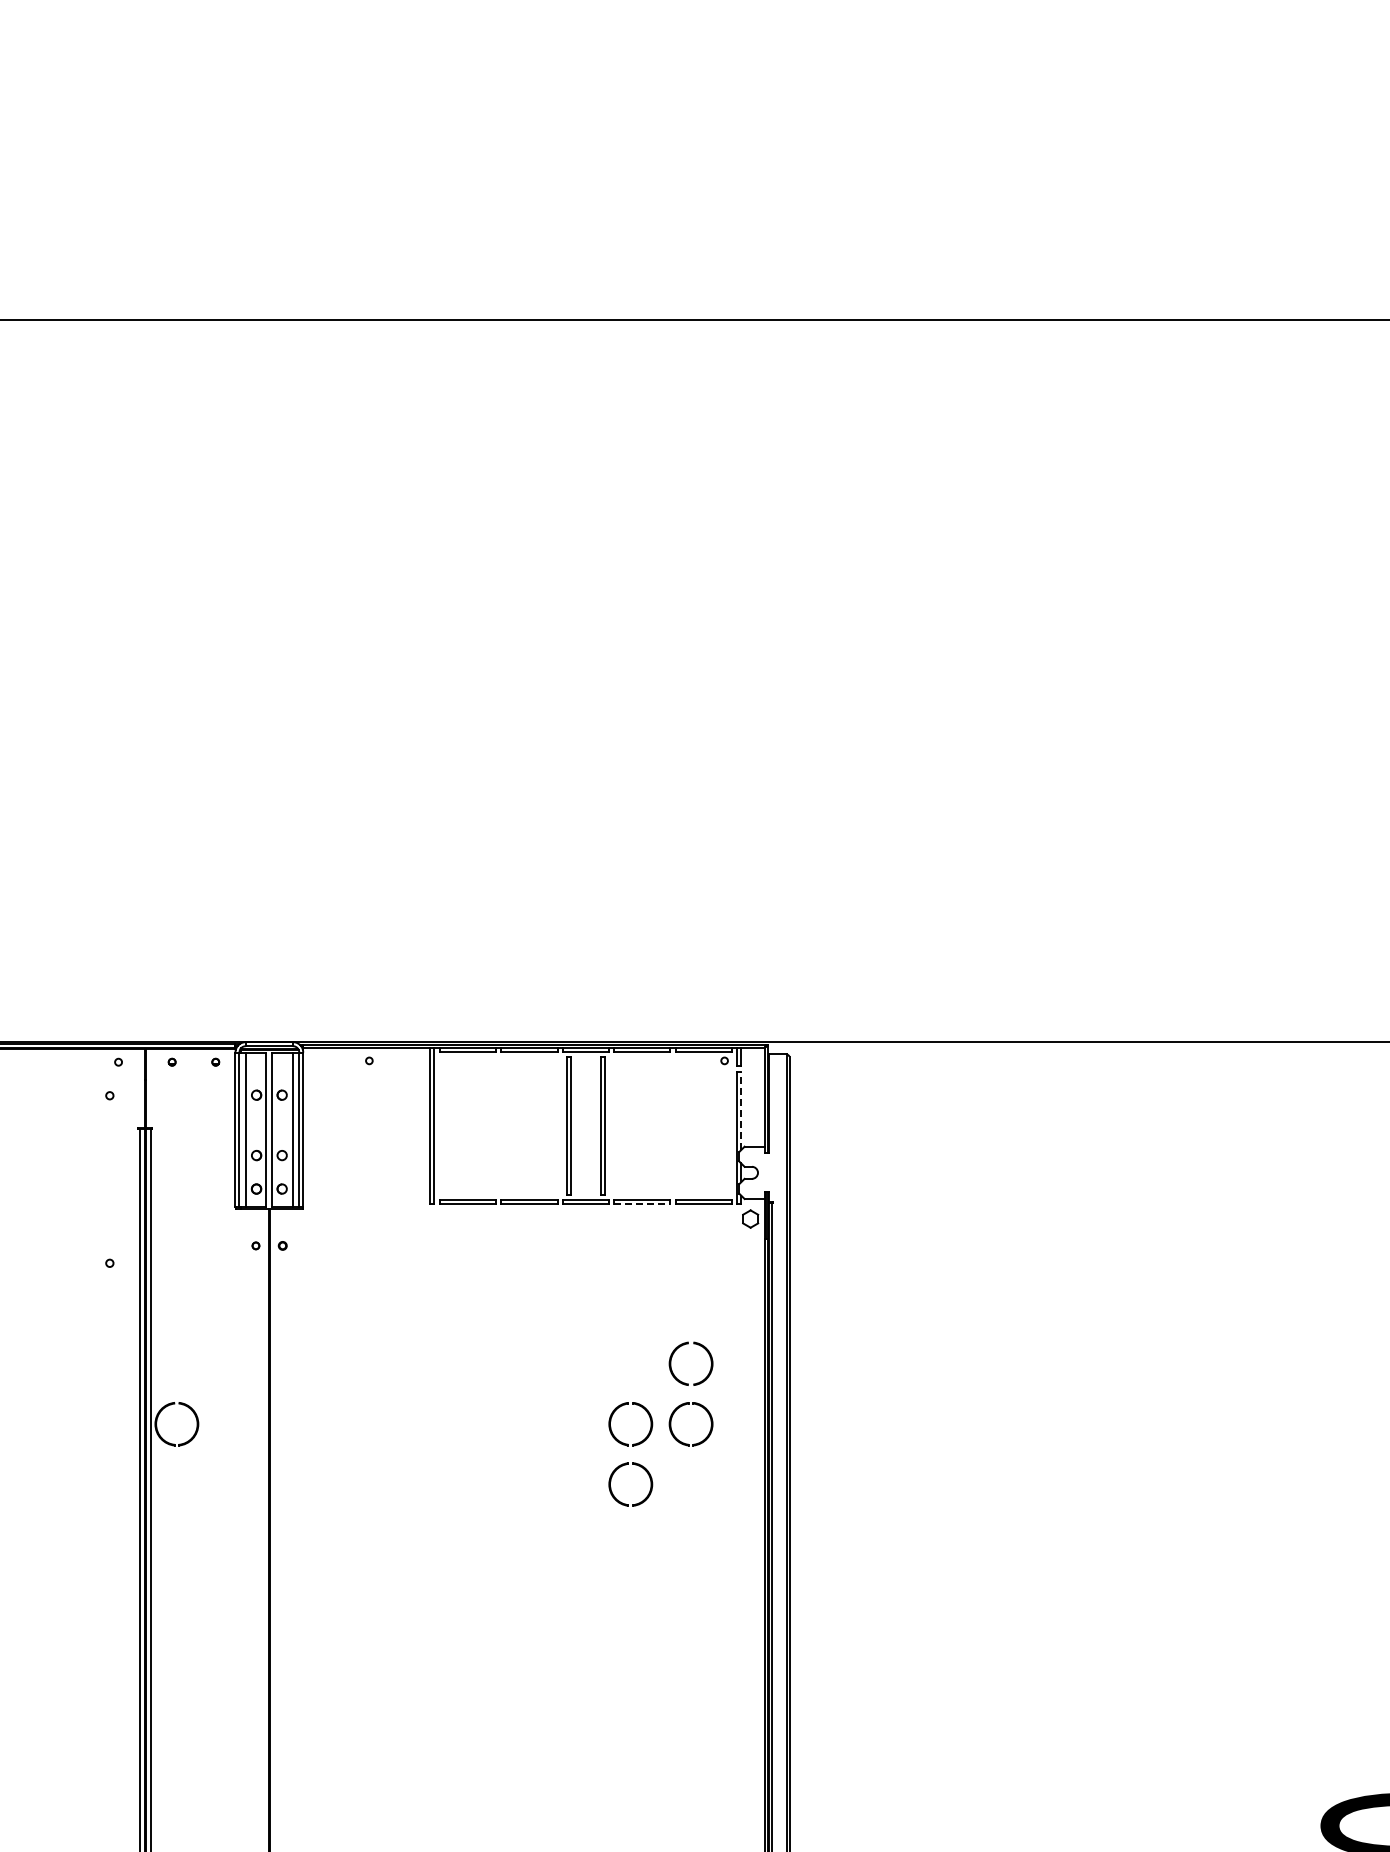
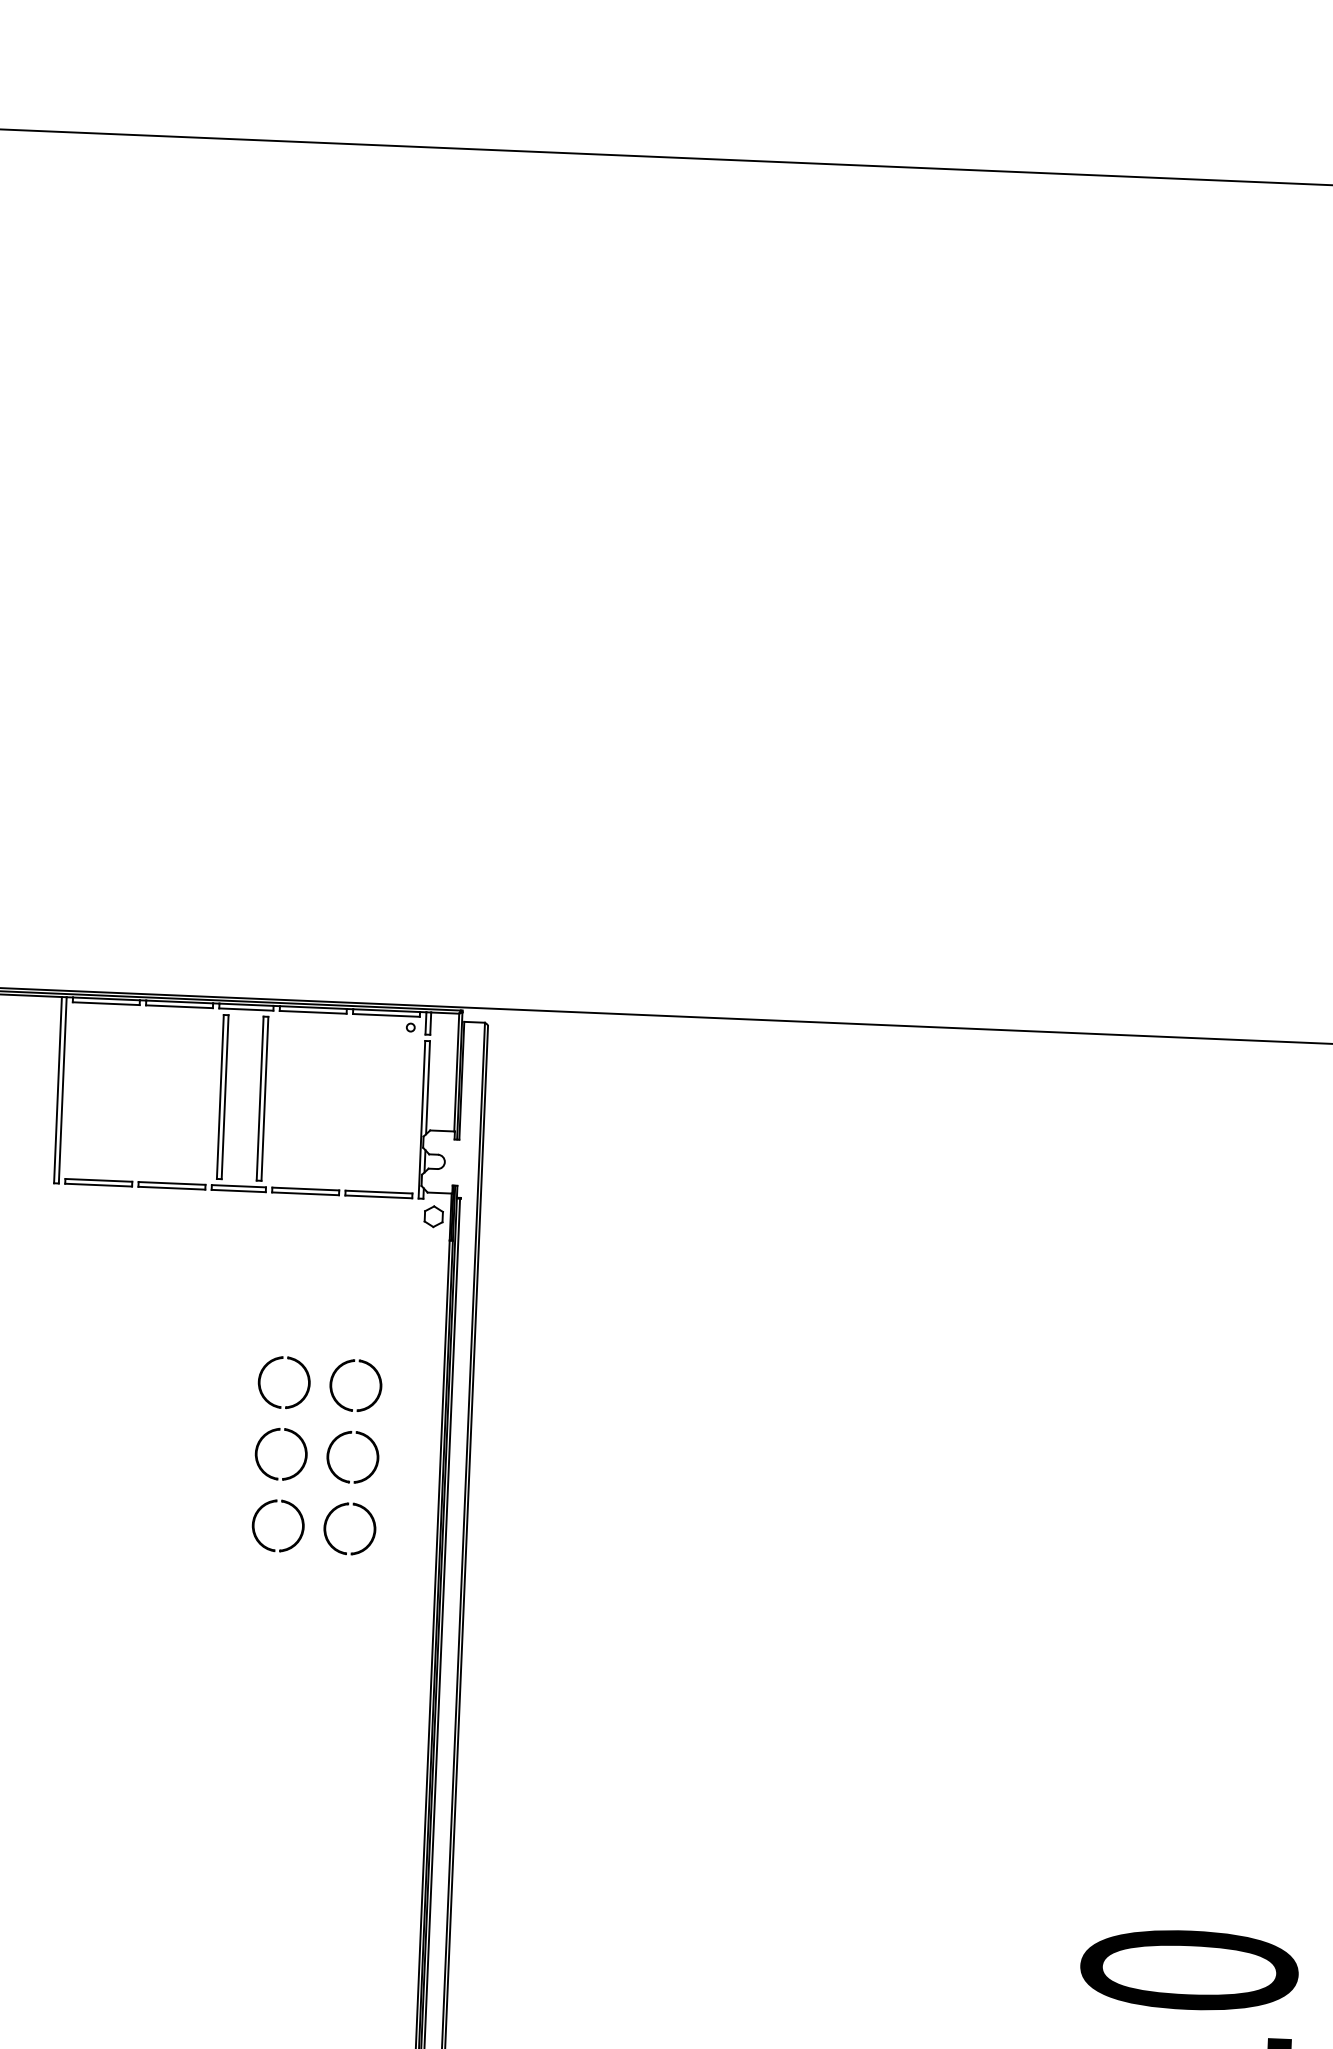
line: (741, 1110) -> (428, 1087), dashed -> solid
line: (642, 1204) -> (306, 1194), dashed -> solid
part: (624, 1345) -> (277, 1360), added
part: (674, 1474) -> (330, 1516), added

